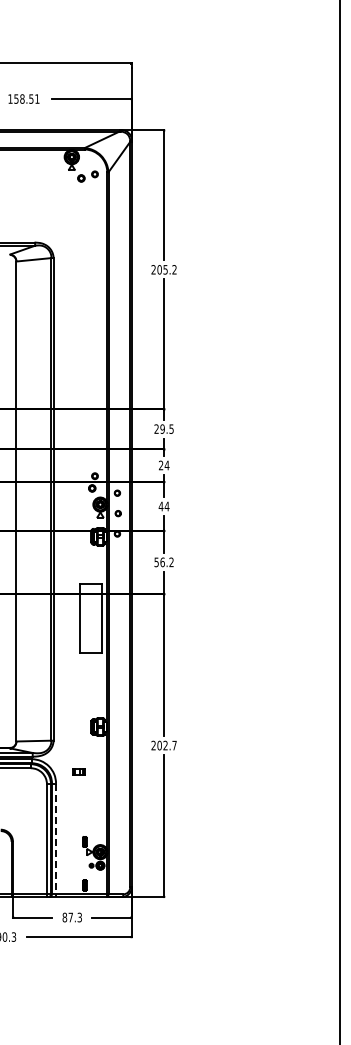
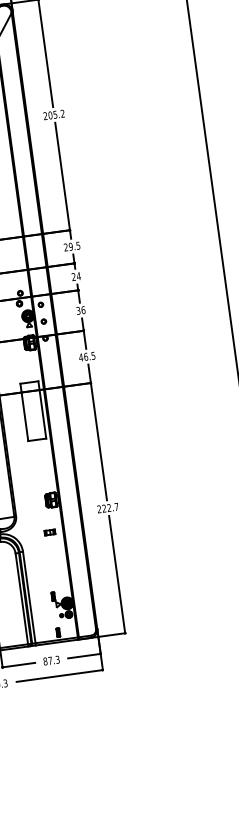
text: (163, 506) -> (80, 310), 44 -> 36
text: (163, 562) -> (86, 356), 56.2 -> 46.5
text: (159, 745) -> (104, 508), 202.7 -> 222.7
part: (78, 771) -> (49, 532), moved
line: (56, 840) -> (29, 598), dashed -> solid

